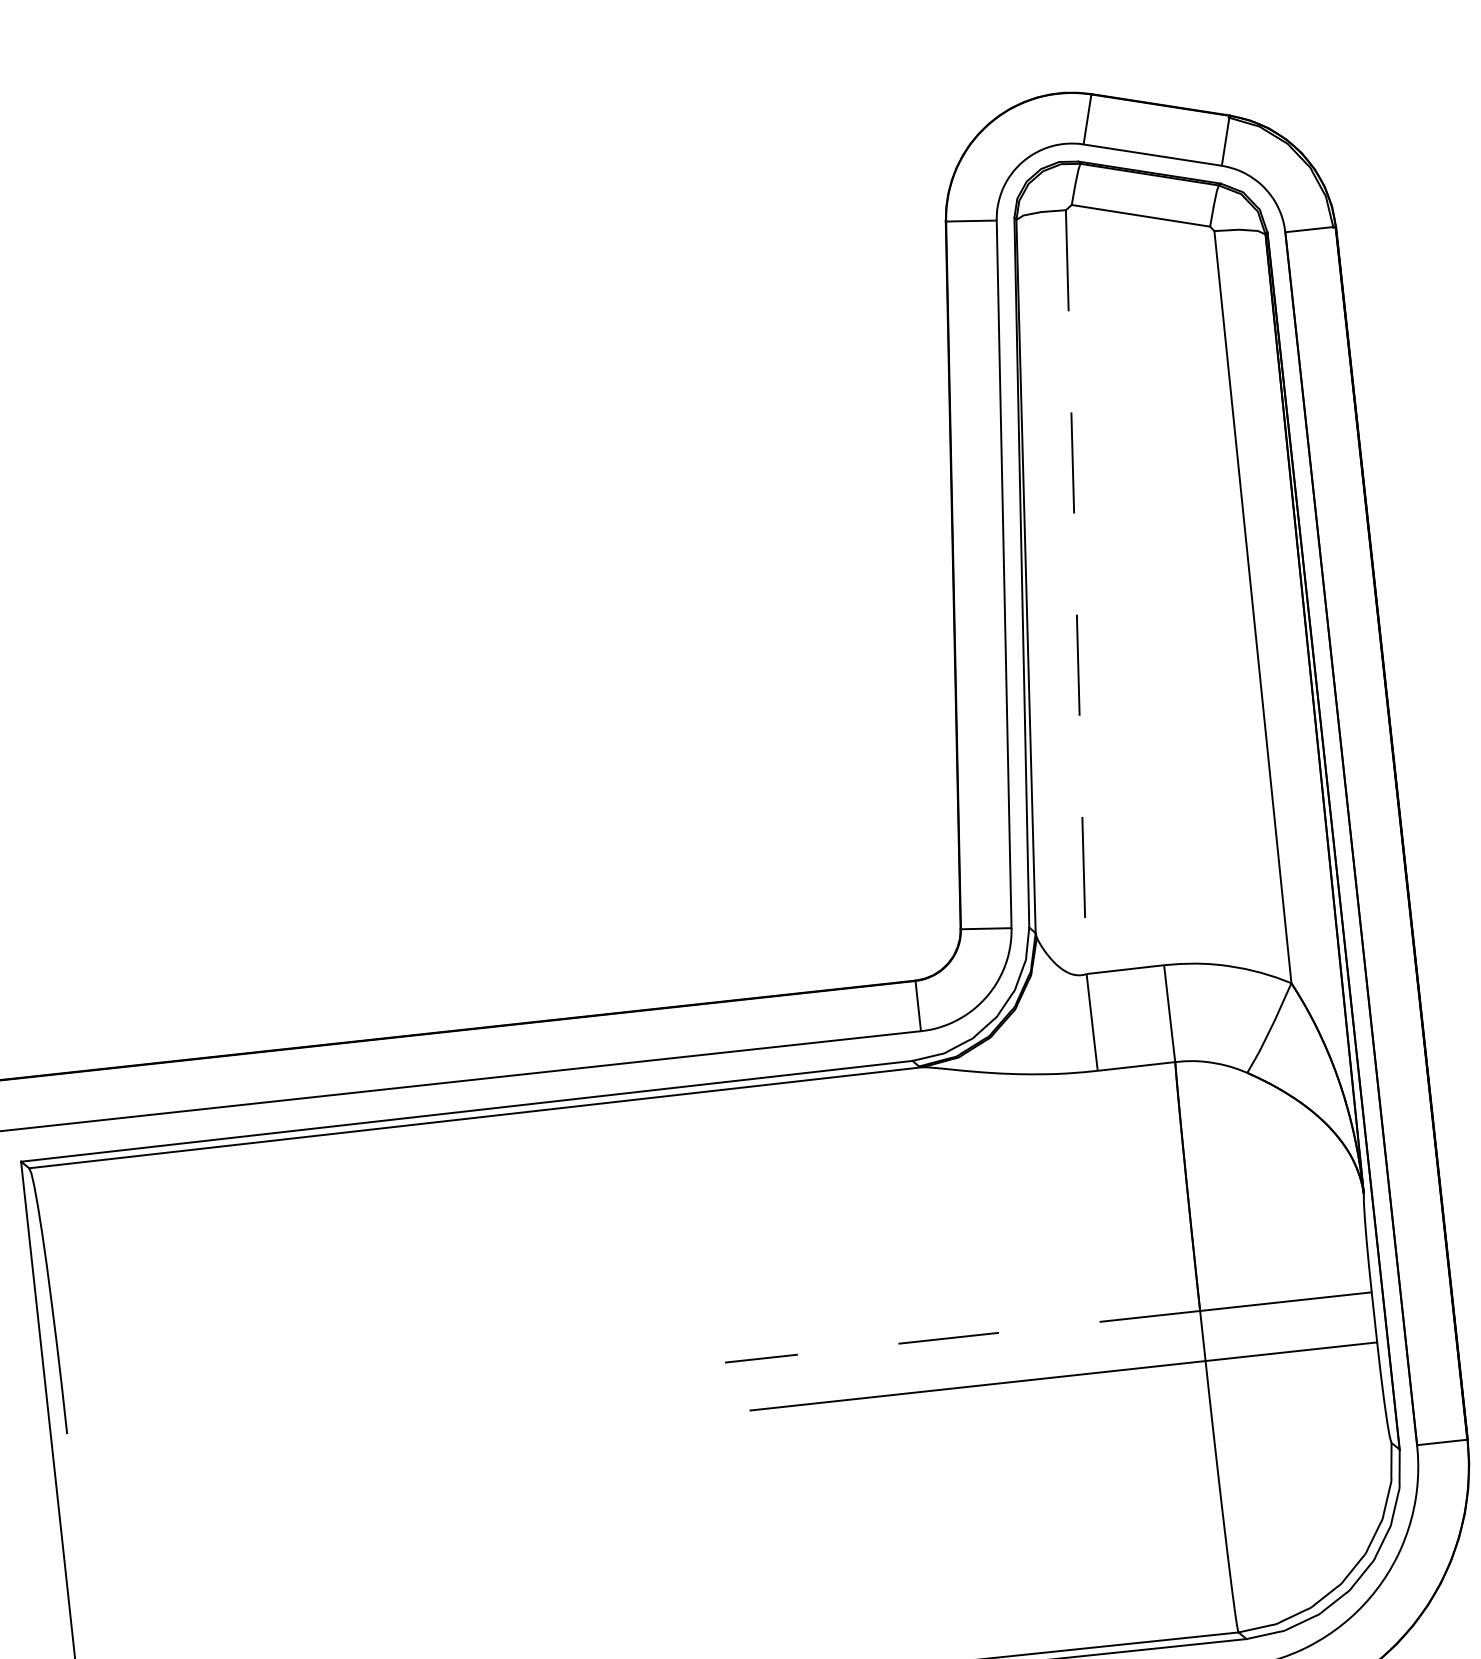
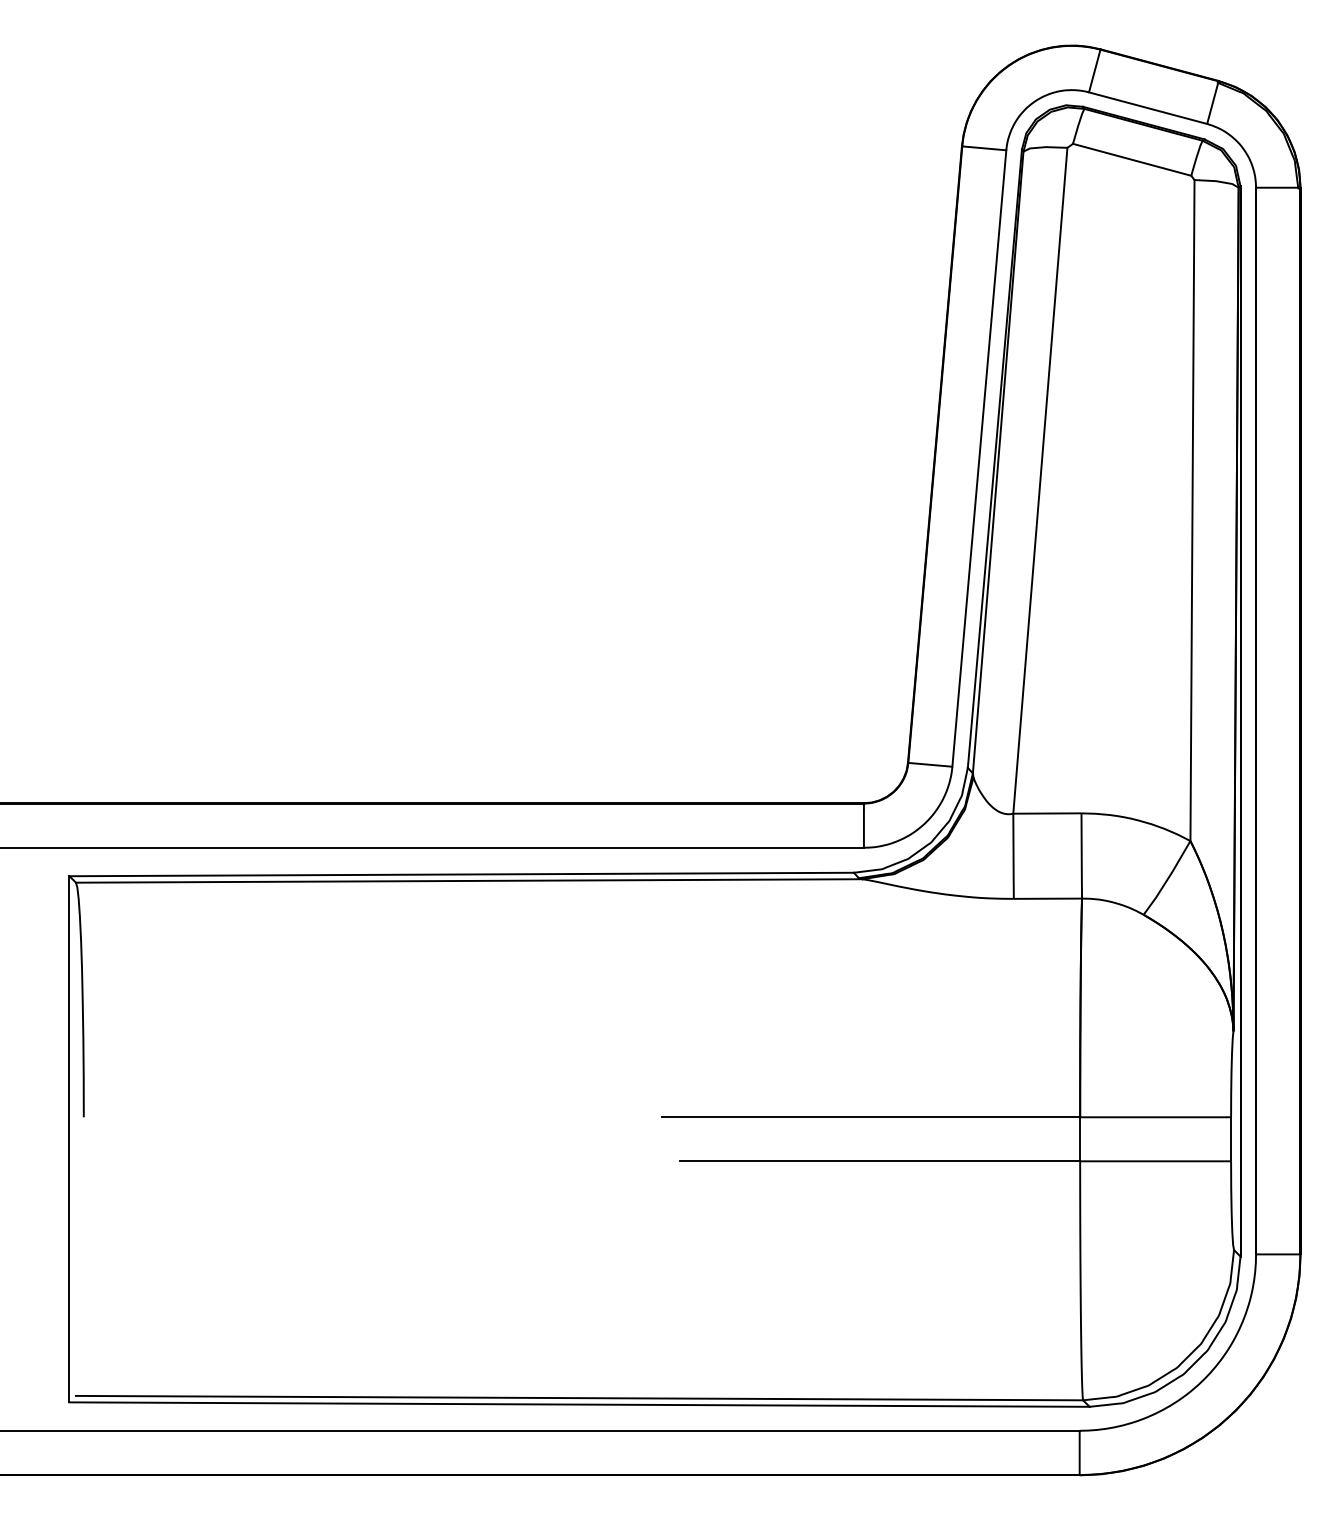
line: (1076, 592) -> (1040, 481), dashed -> solid
line: (962, 1337) -> (871, 1117), dashed -> solid

